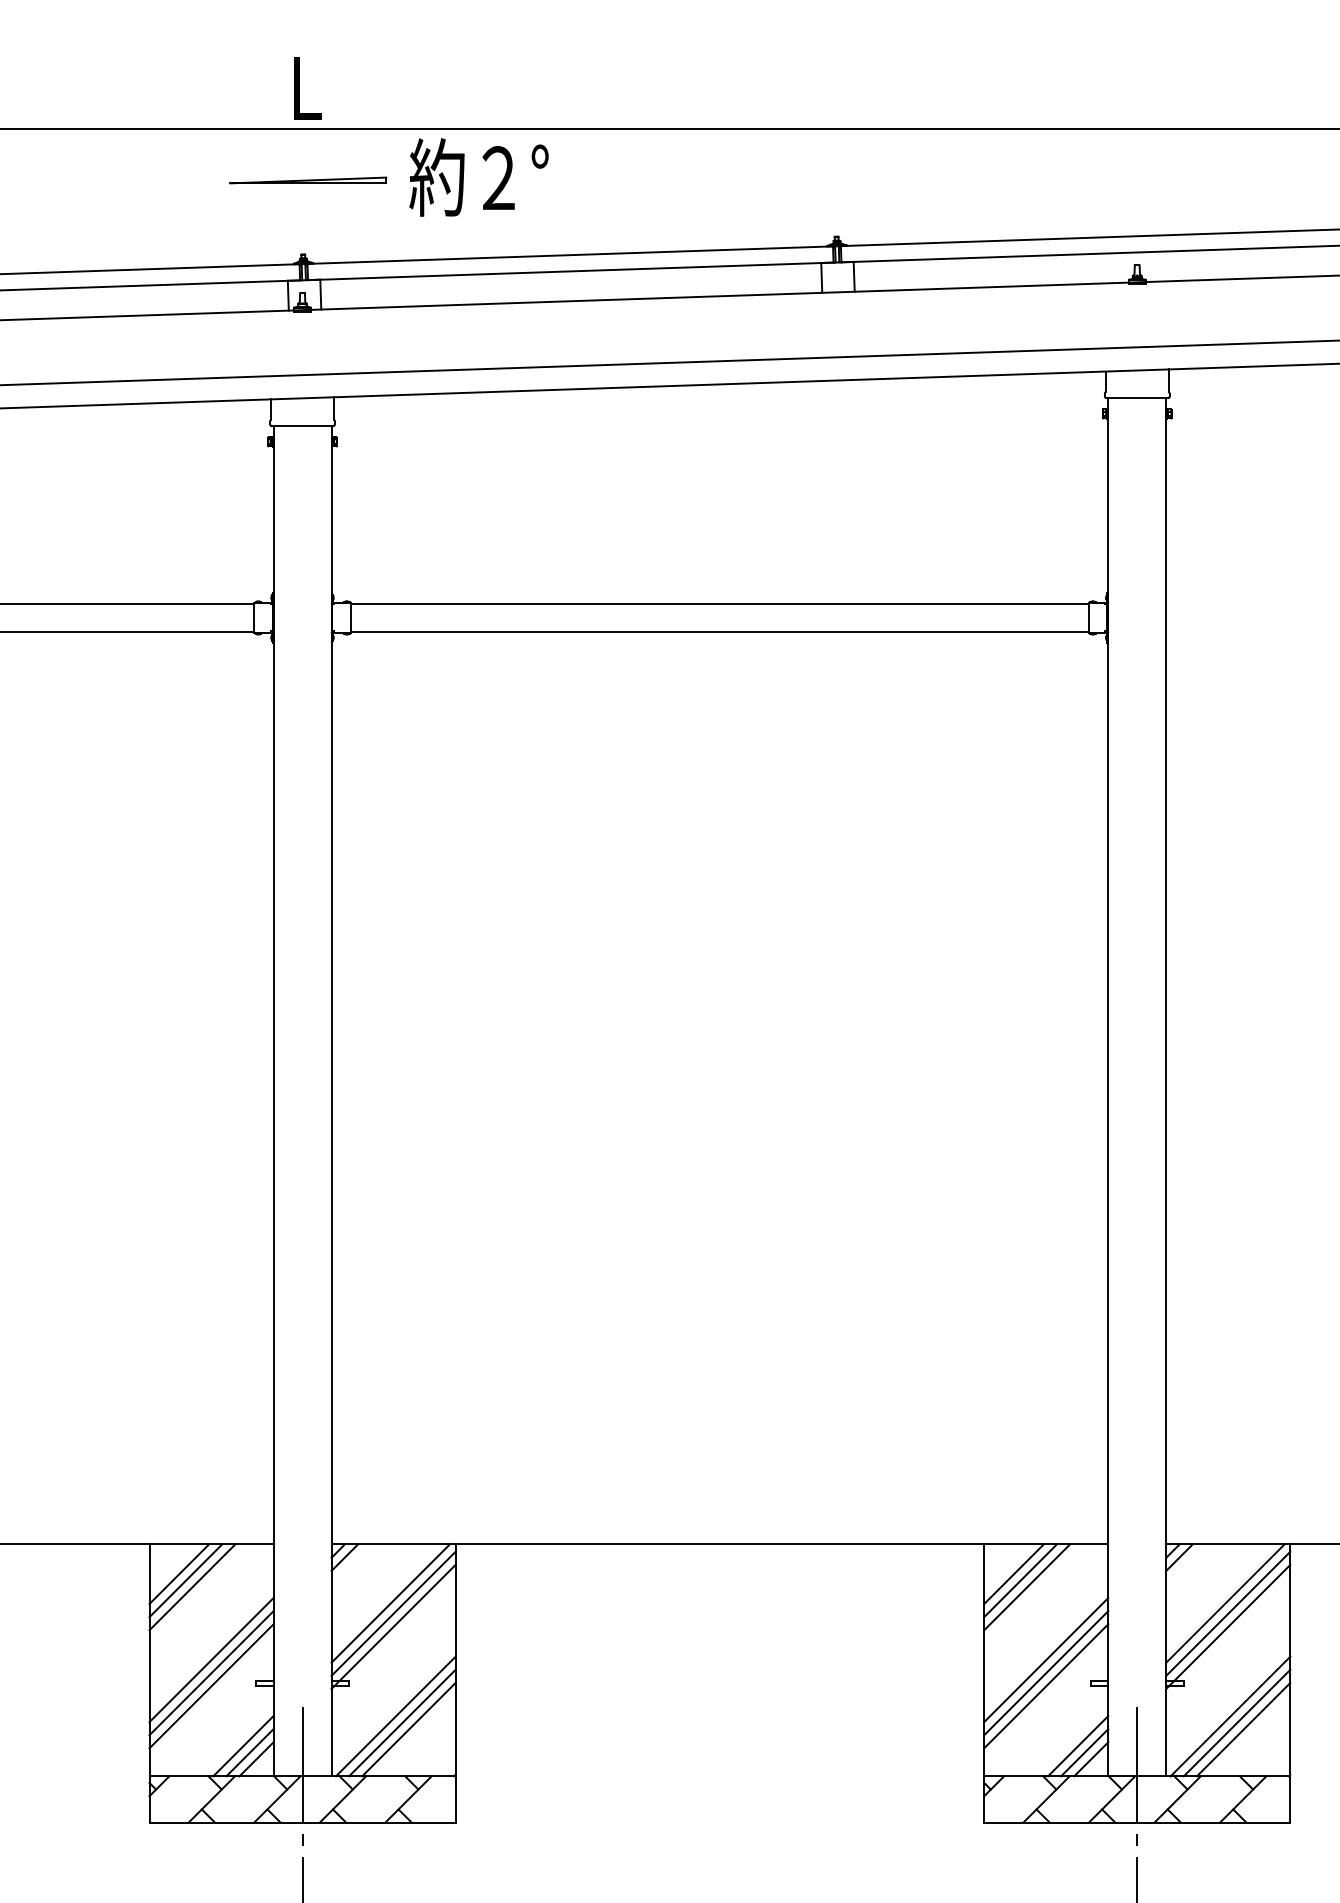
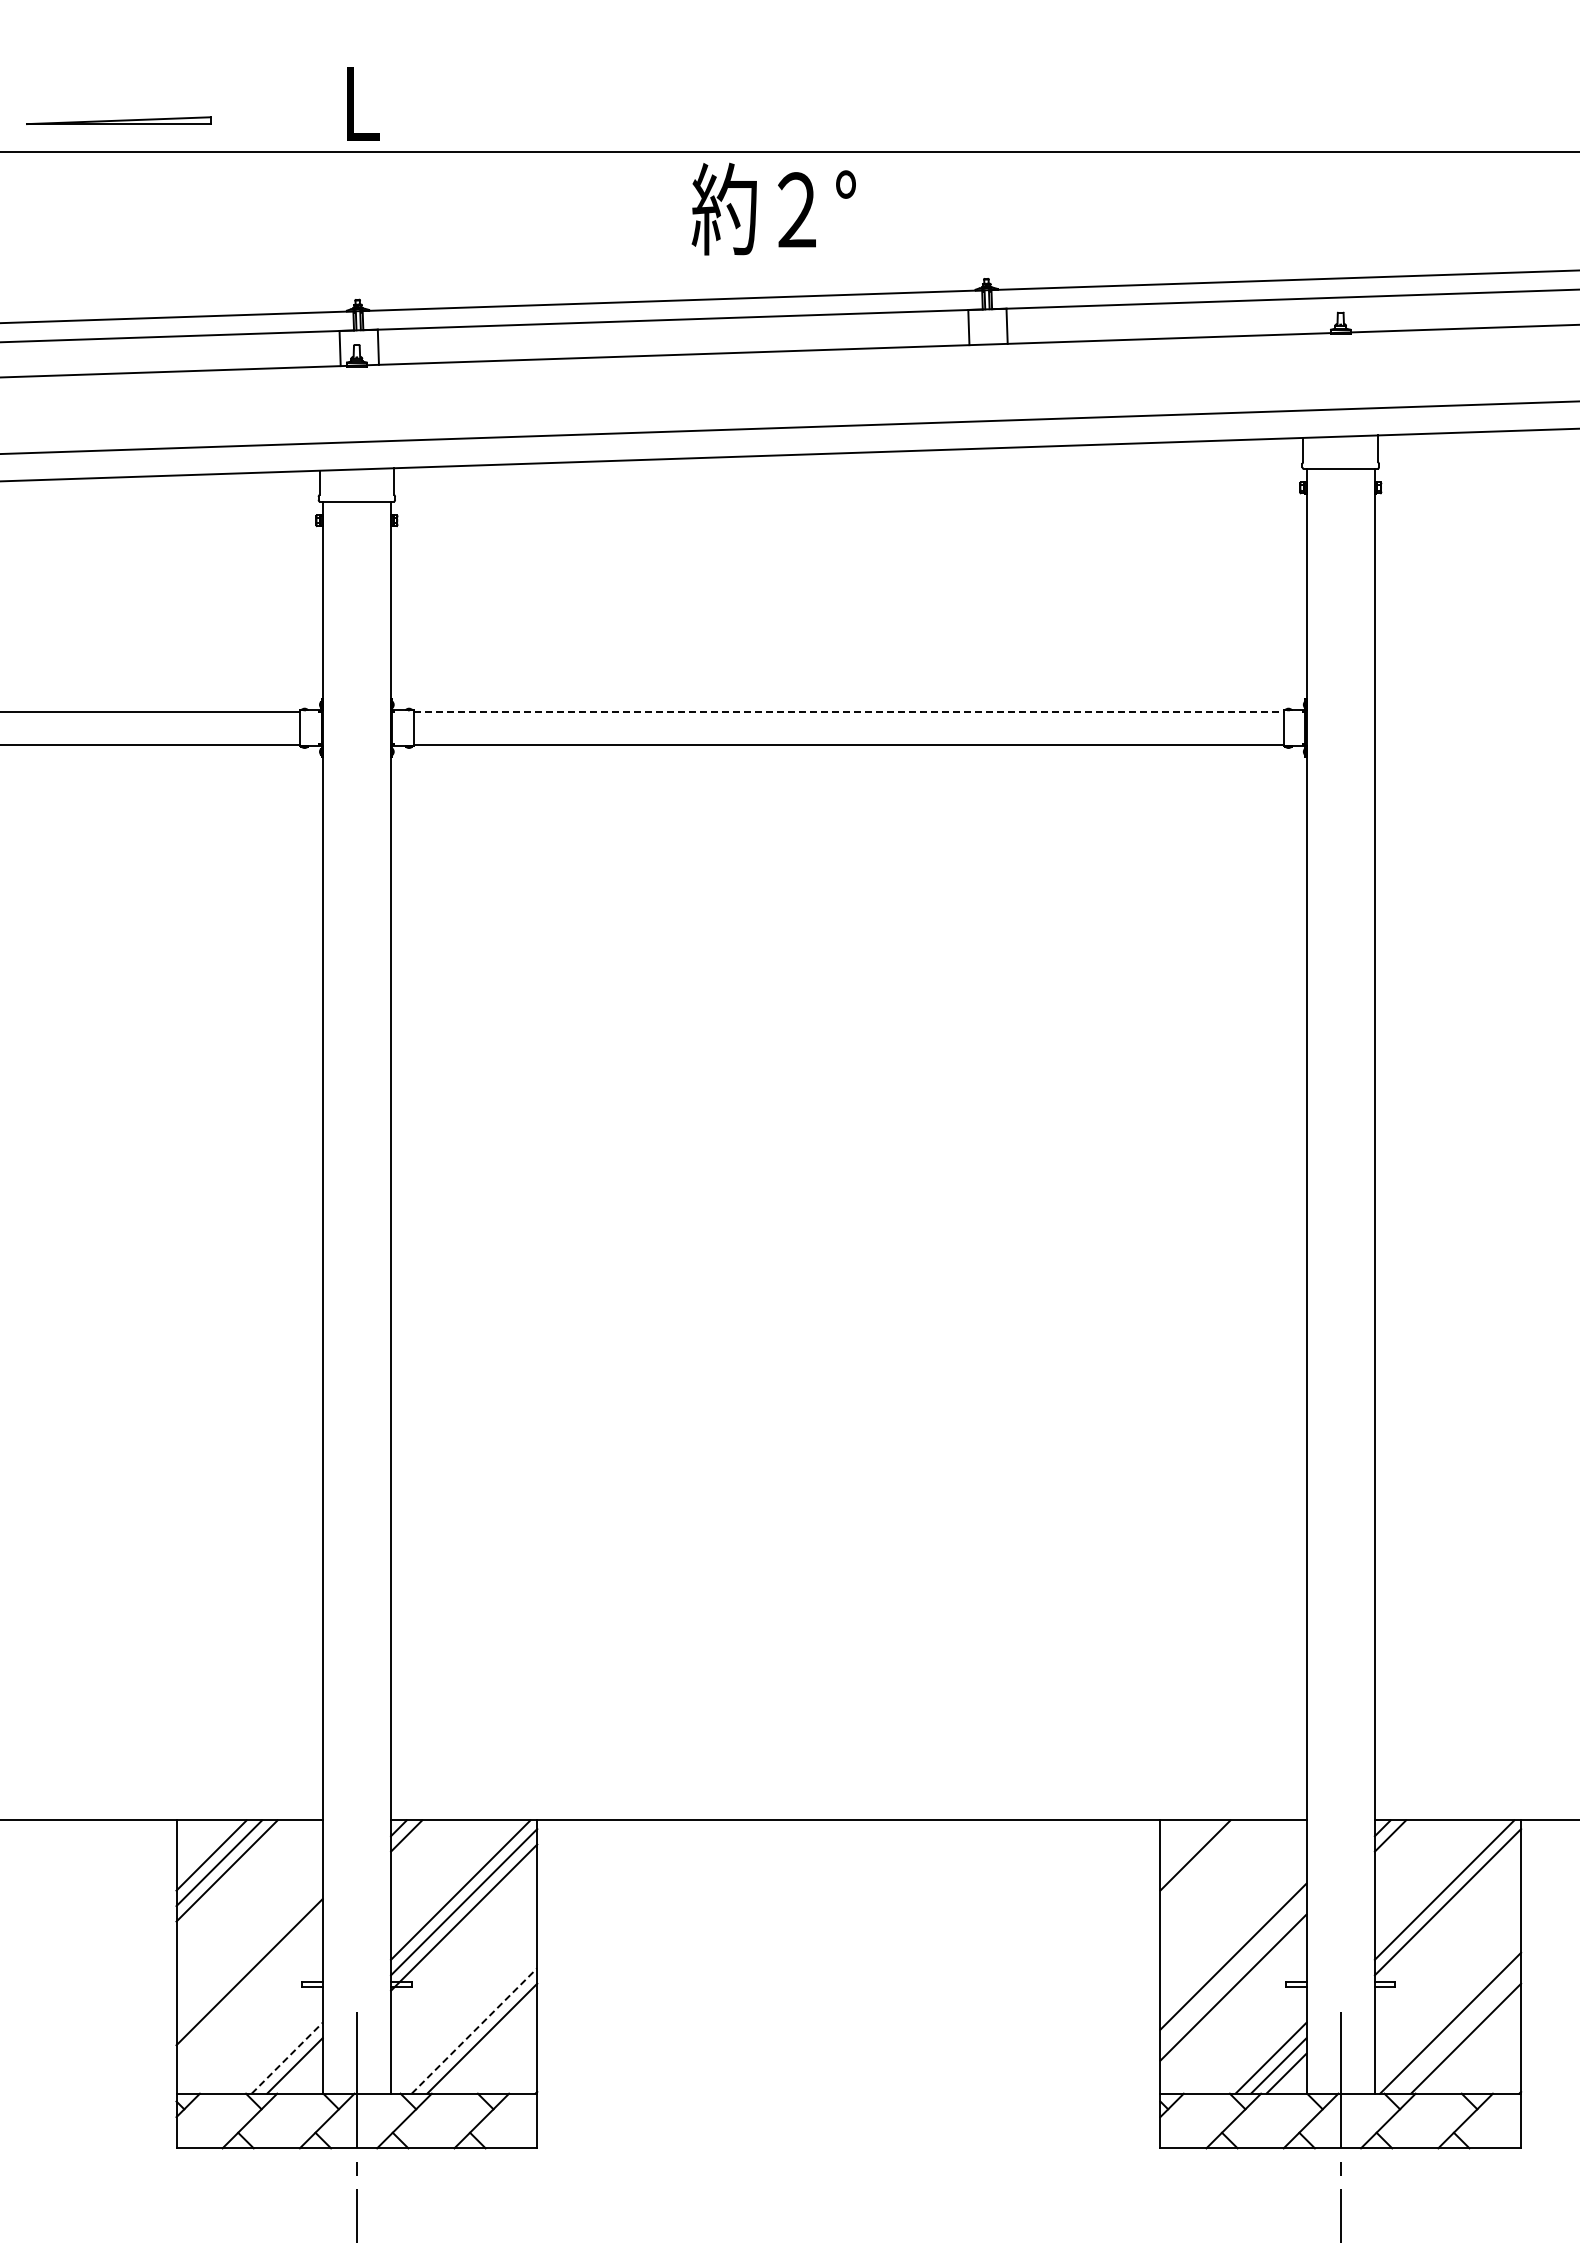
text: (478, 176) -> (773, 208), moved
part: (308, 180) -> (118, 120), moved
line: (719, 603) -> (848, 711), solid -> dashed
line: (1020, 1581) -> (1203, 1863), removed
line: (1026, 1586) -> (1210, 1870), removed
line: (1227, 1626) -> (1447, 1917), removed
line: (211, 1659) -> (249, 1956), removed
line: (1046, 1673) -> (1233, 1972), removed
line: (211, 1686) -> (249, 1987), removed
line: (395, 1715) -> (466, 2022), removed
line: (402, 1722) -> (474, 2030), solid -> dashed
line: (1237, 1722) -> (1458, 2030), removed
line: (243, 1745) -> (287, 2057), solid -> dashed
line: (256, 1759) -> (302, 2073), removed

